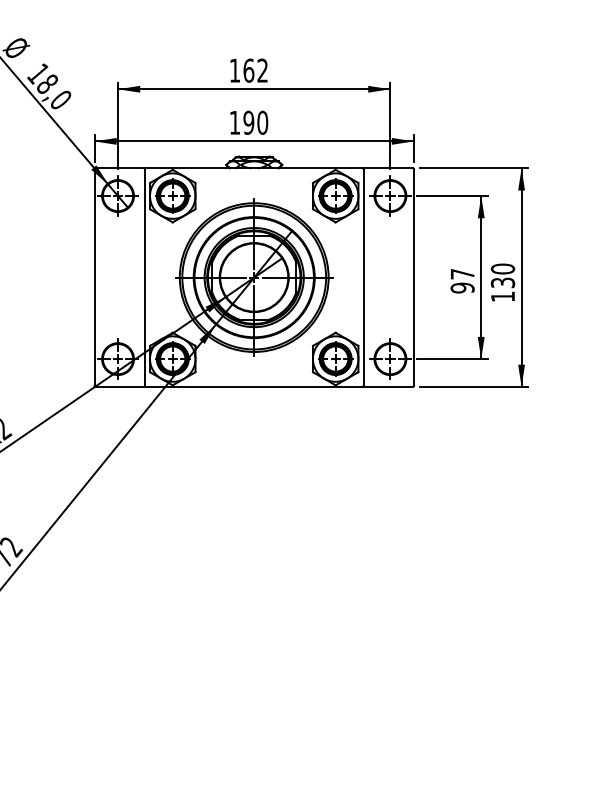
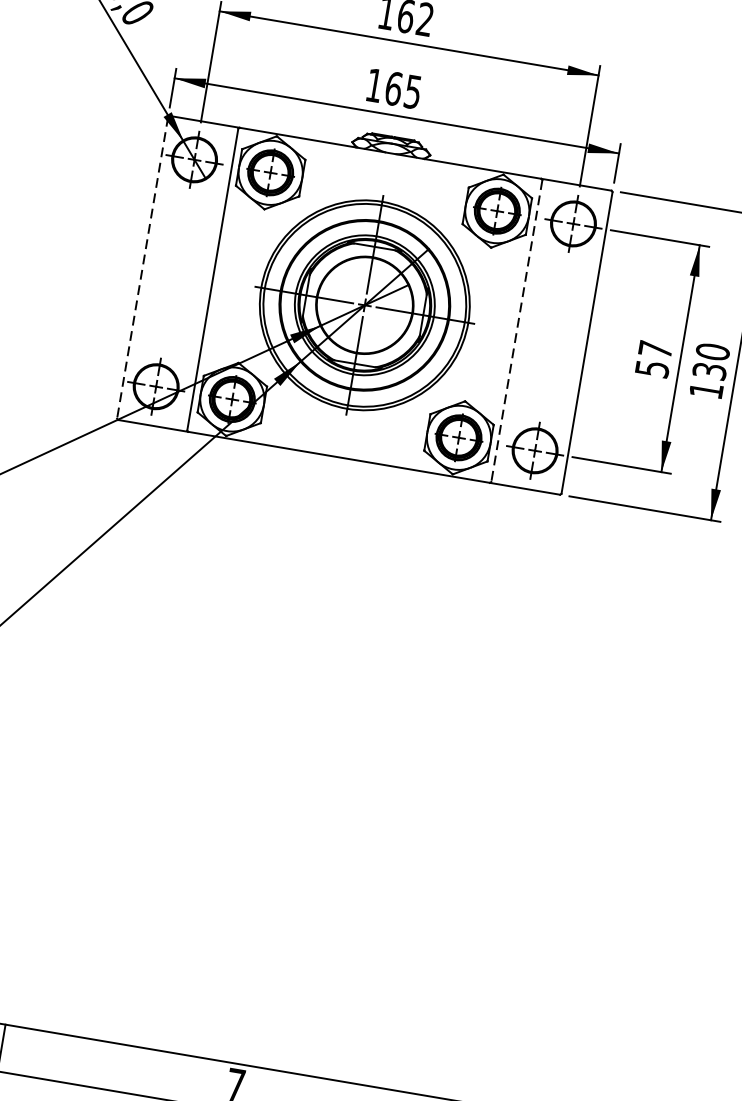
text: (255, 122) -> (403, 89), 190 -> 165
line: (94, 278) -> (142, 269), solid -> dashed
line: (363, 278) -> (516, 332), solid -> dashed
text: (462, 287) -> (652, 368), 97 -> 57

